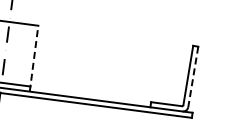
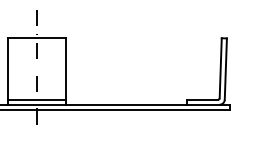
line: (34, 57) -> (65, 70), dashed -> solid
line: (192, 77) -> (225, 69), dashed -> solid

